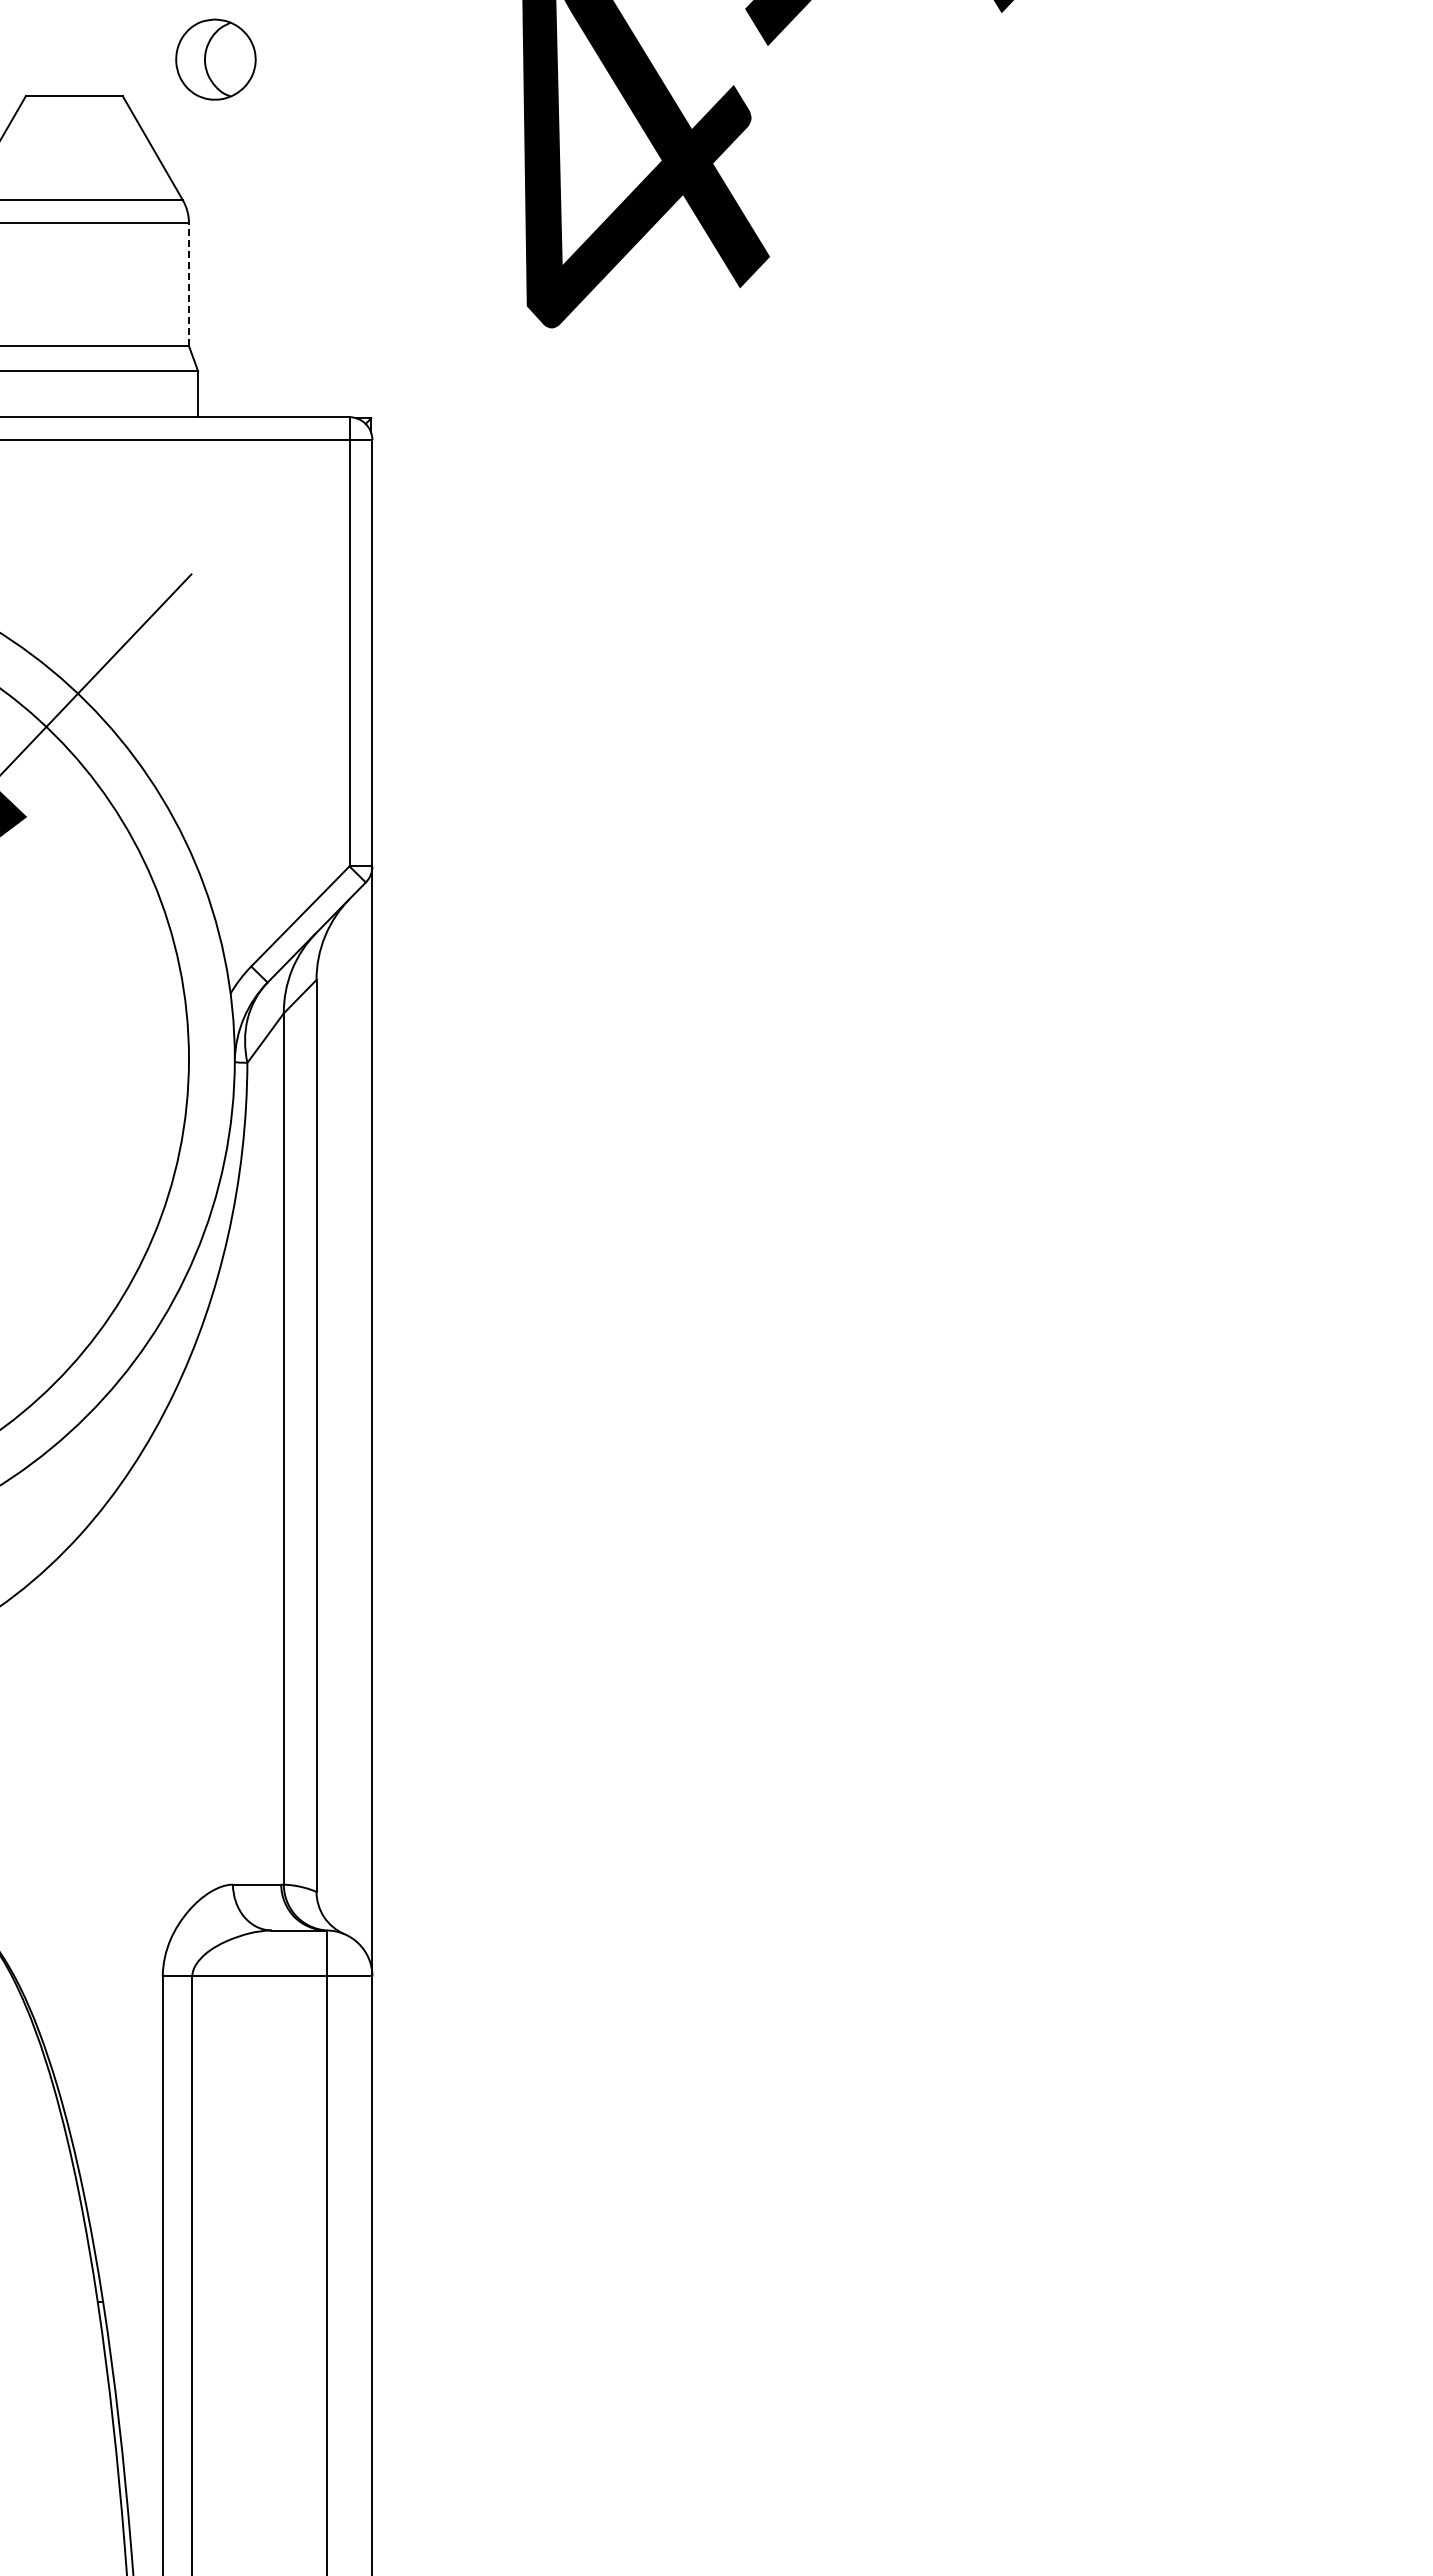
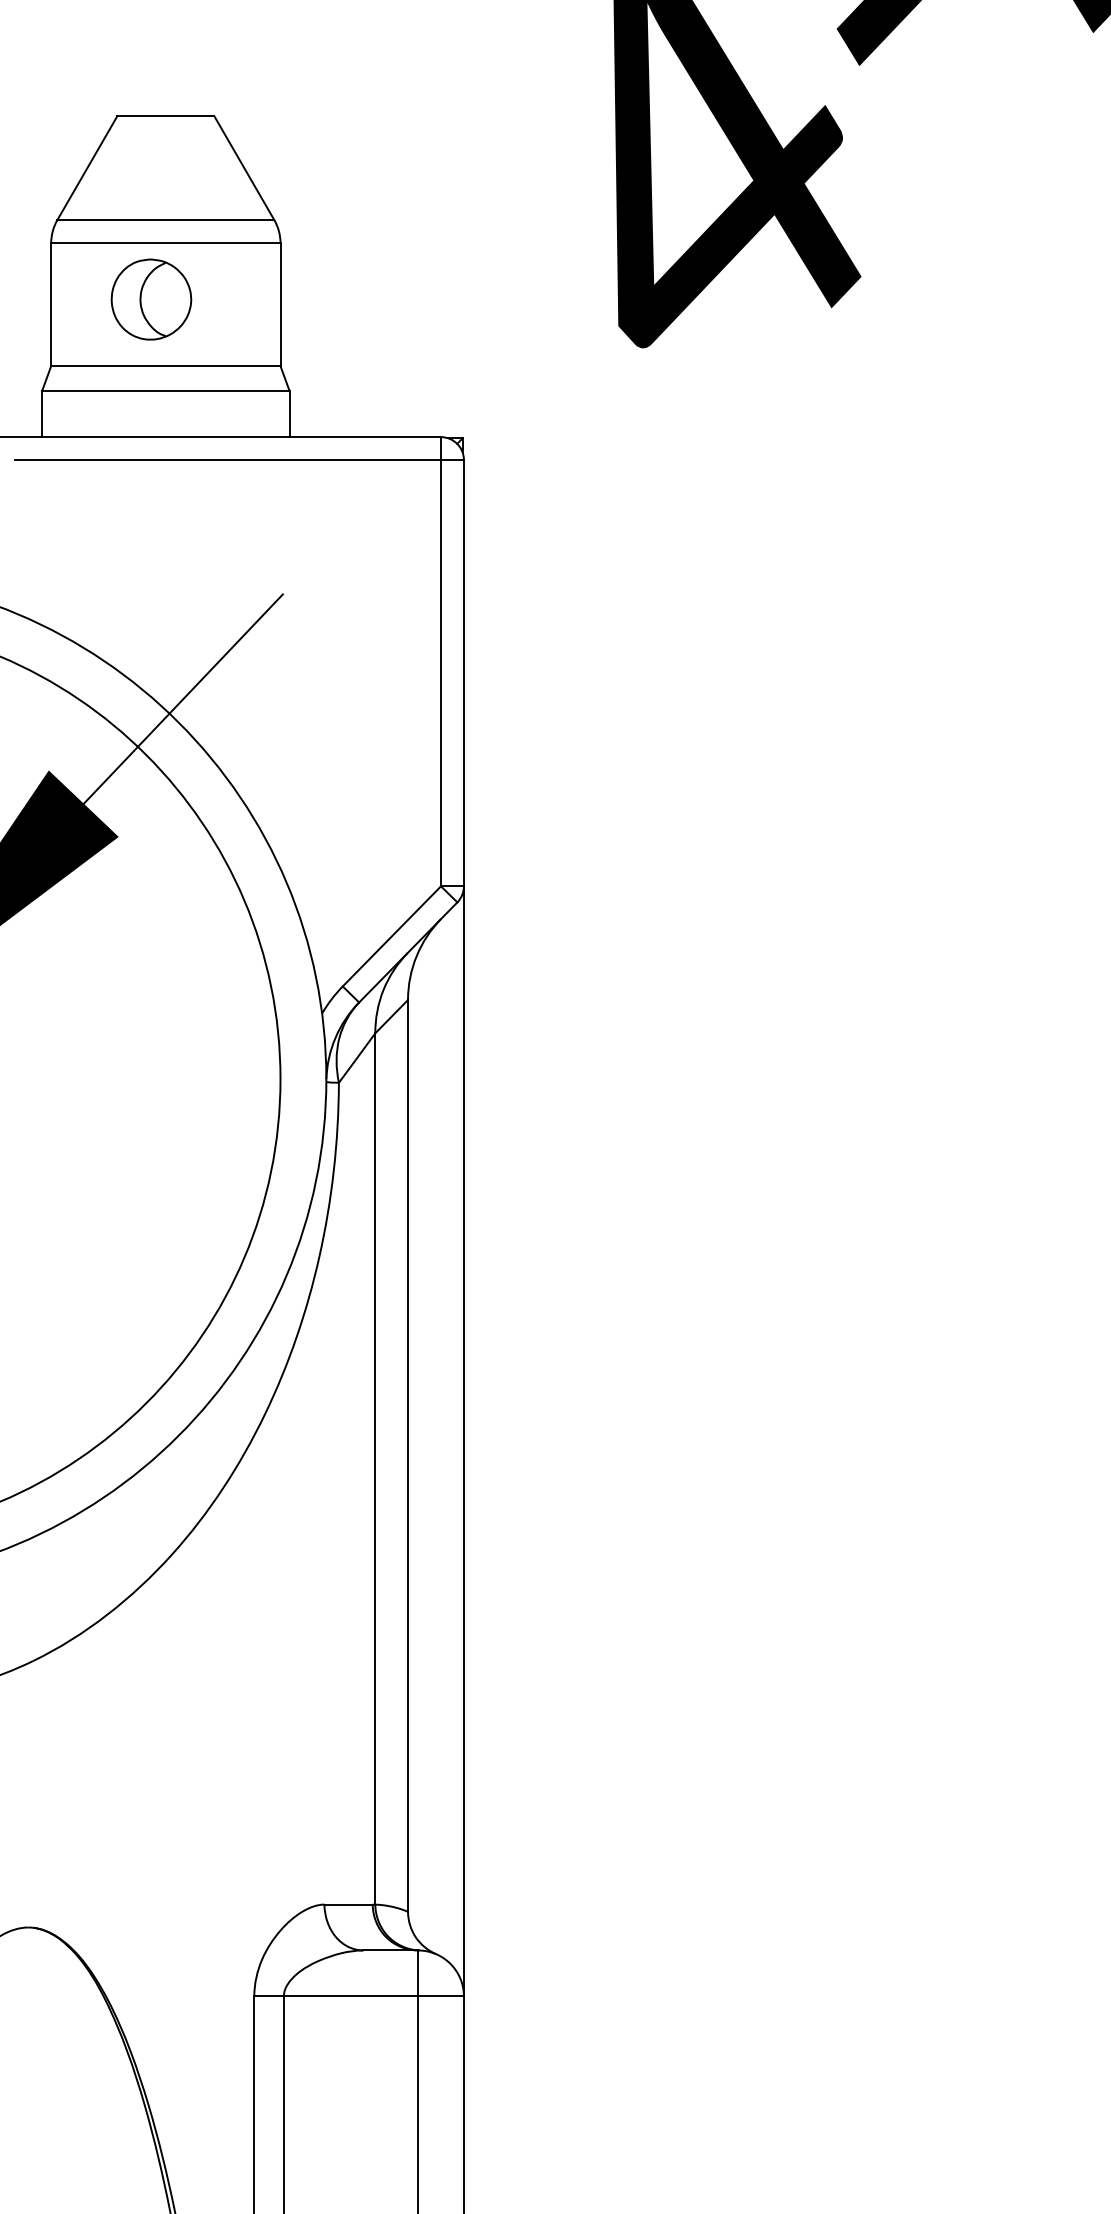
part: (215, 59) -> (151, 299), moved
line: (189, 284) -> (281, 304), dashed -> solid

